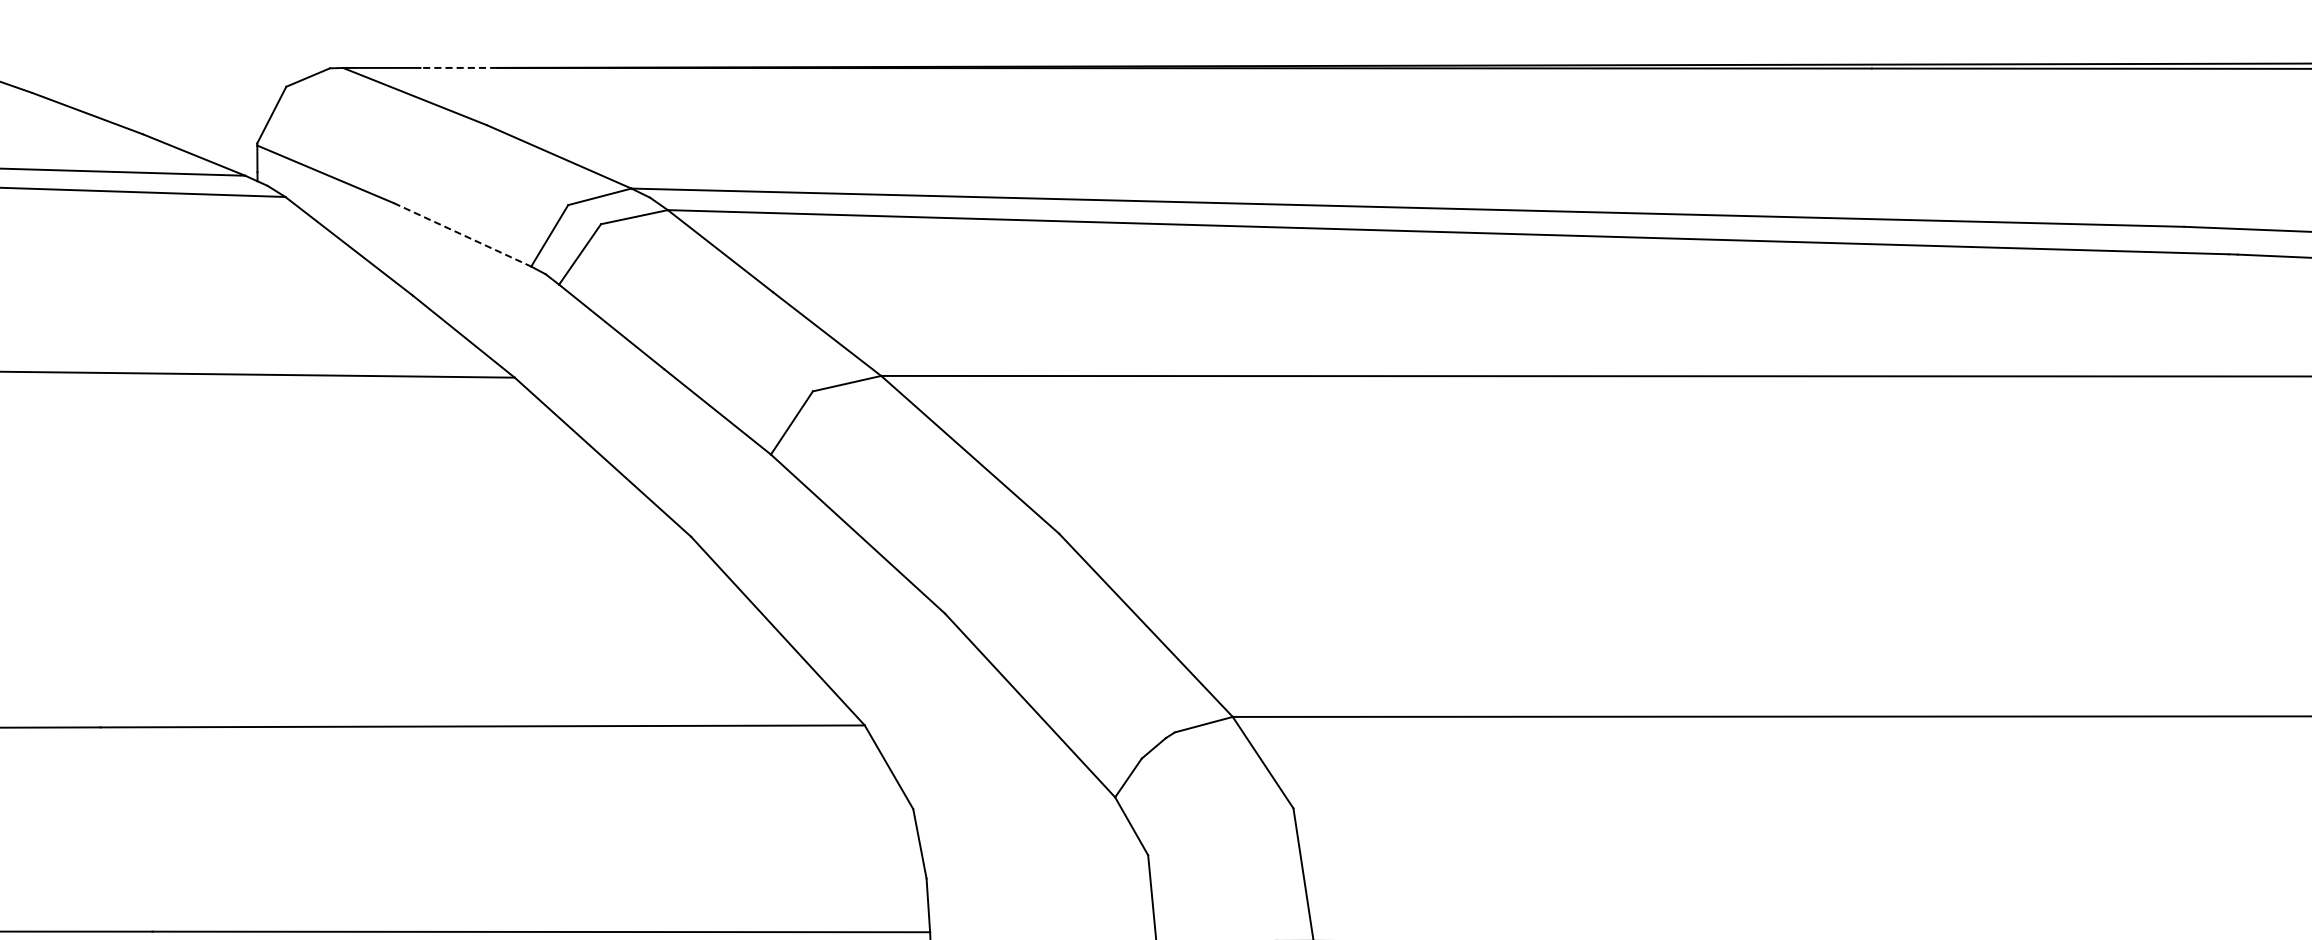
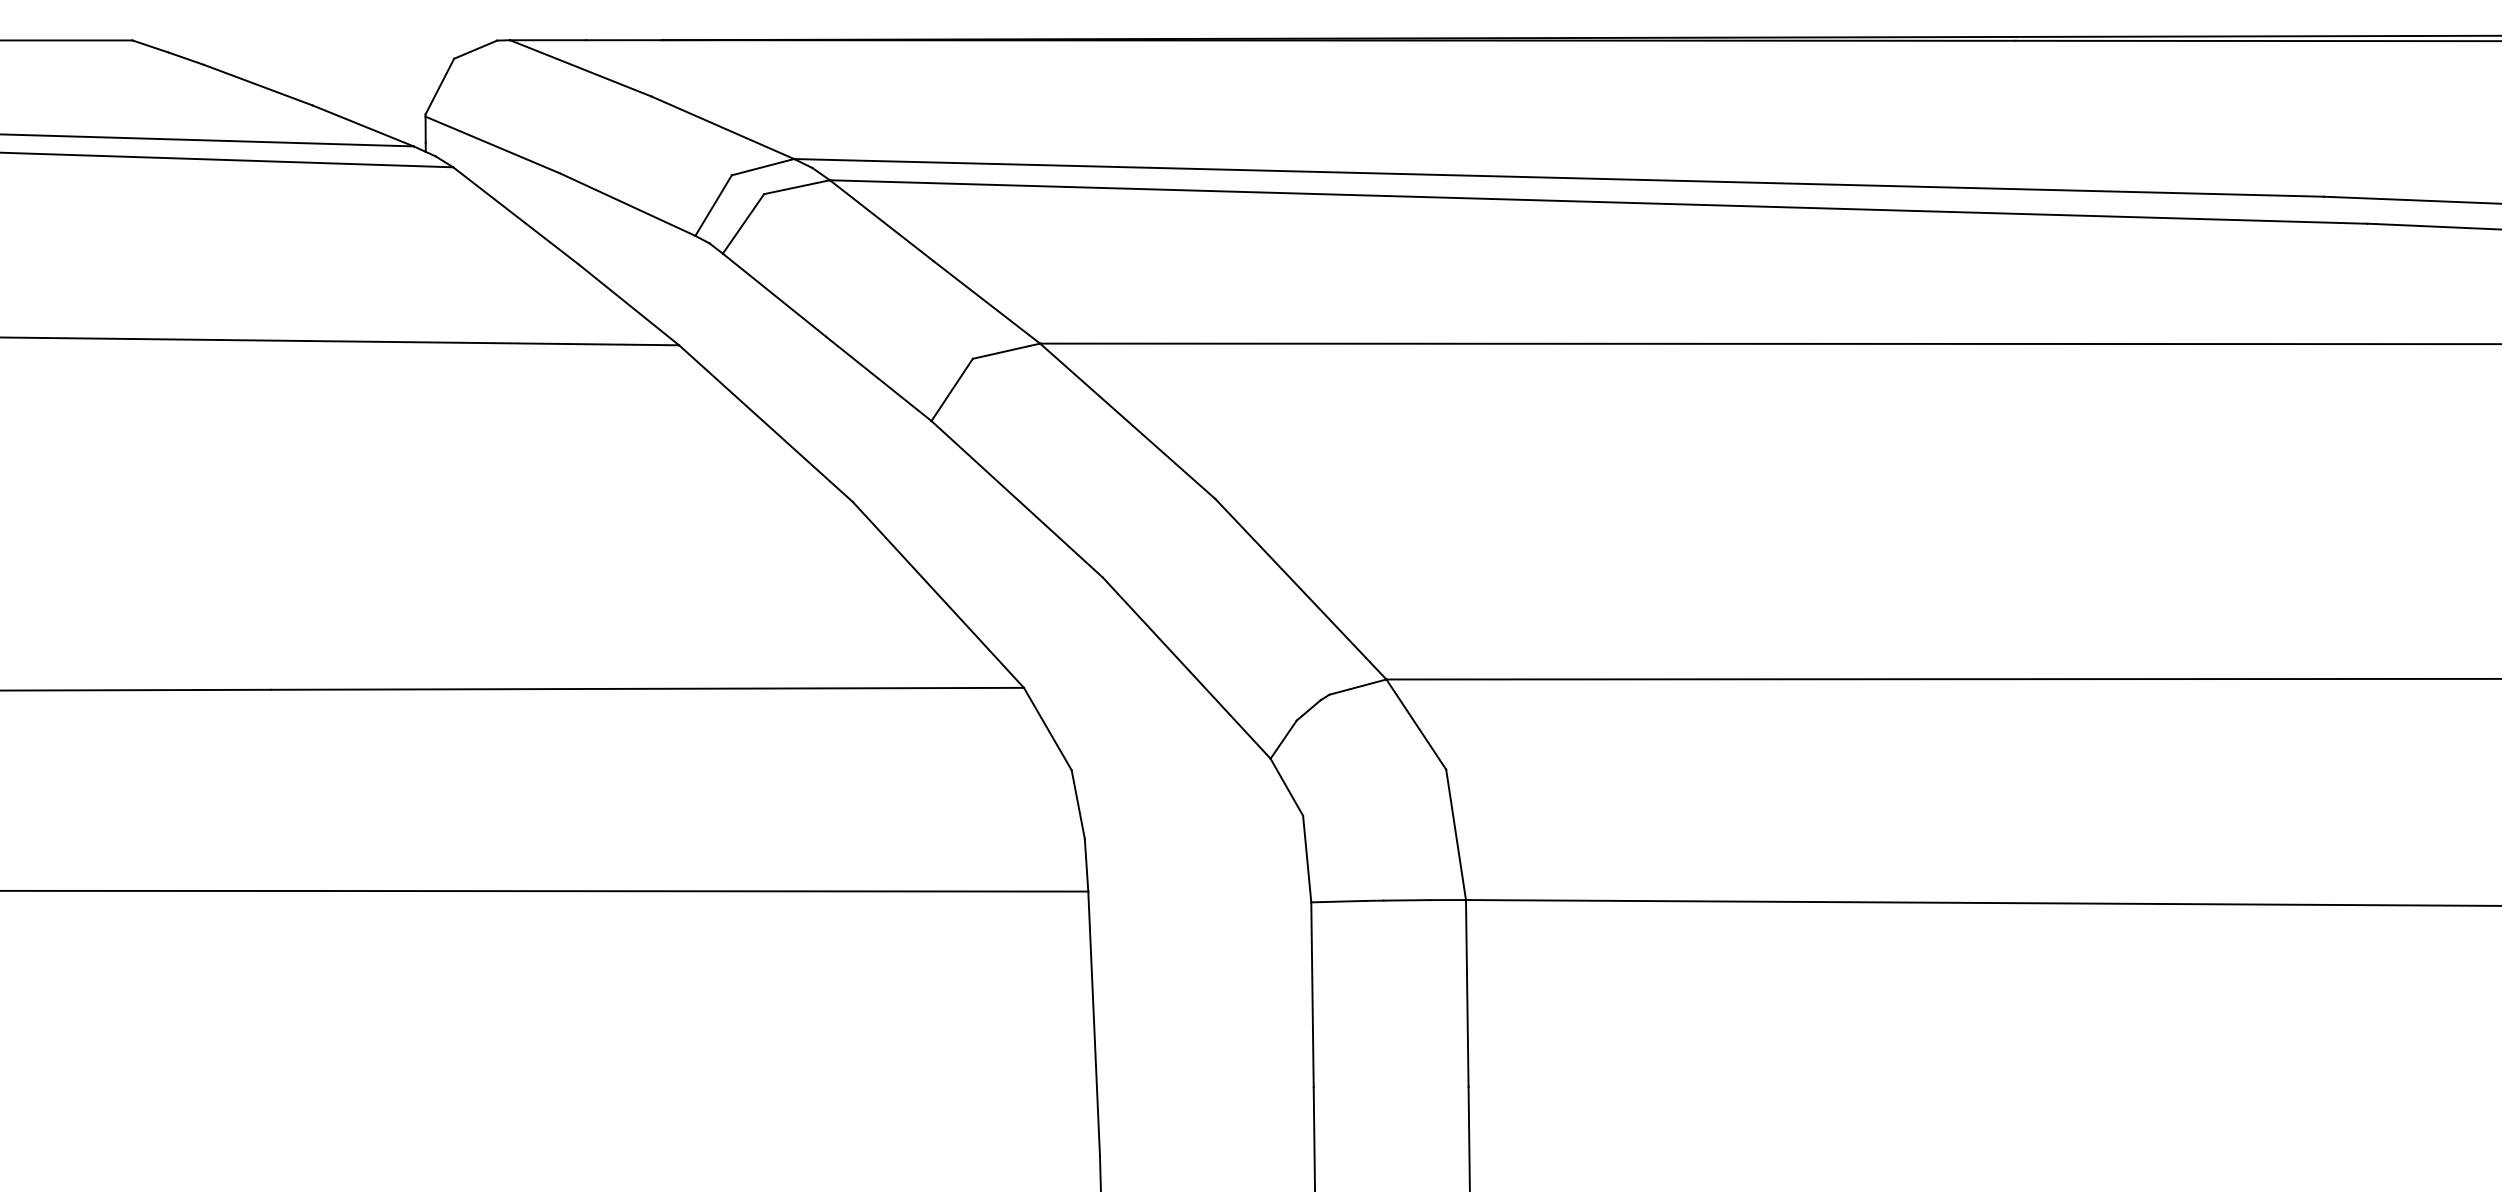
line: (459, 68) -> (624, 40), dashed -> solid
line: (462, 234) -> (627, 204), dashed -> solid

